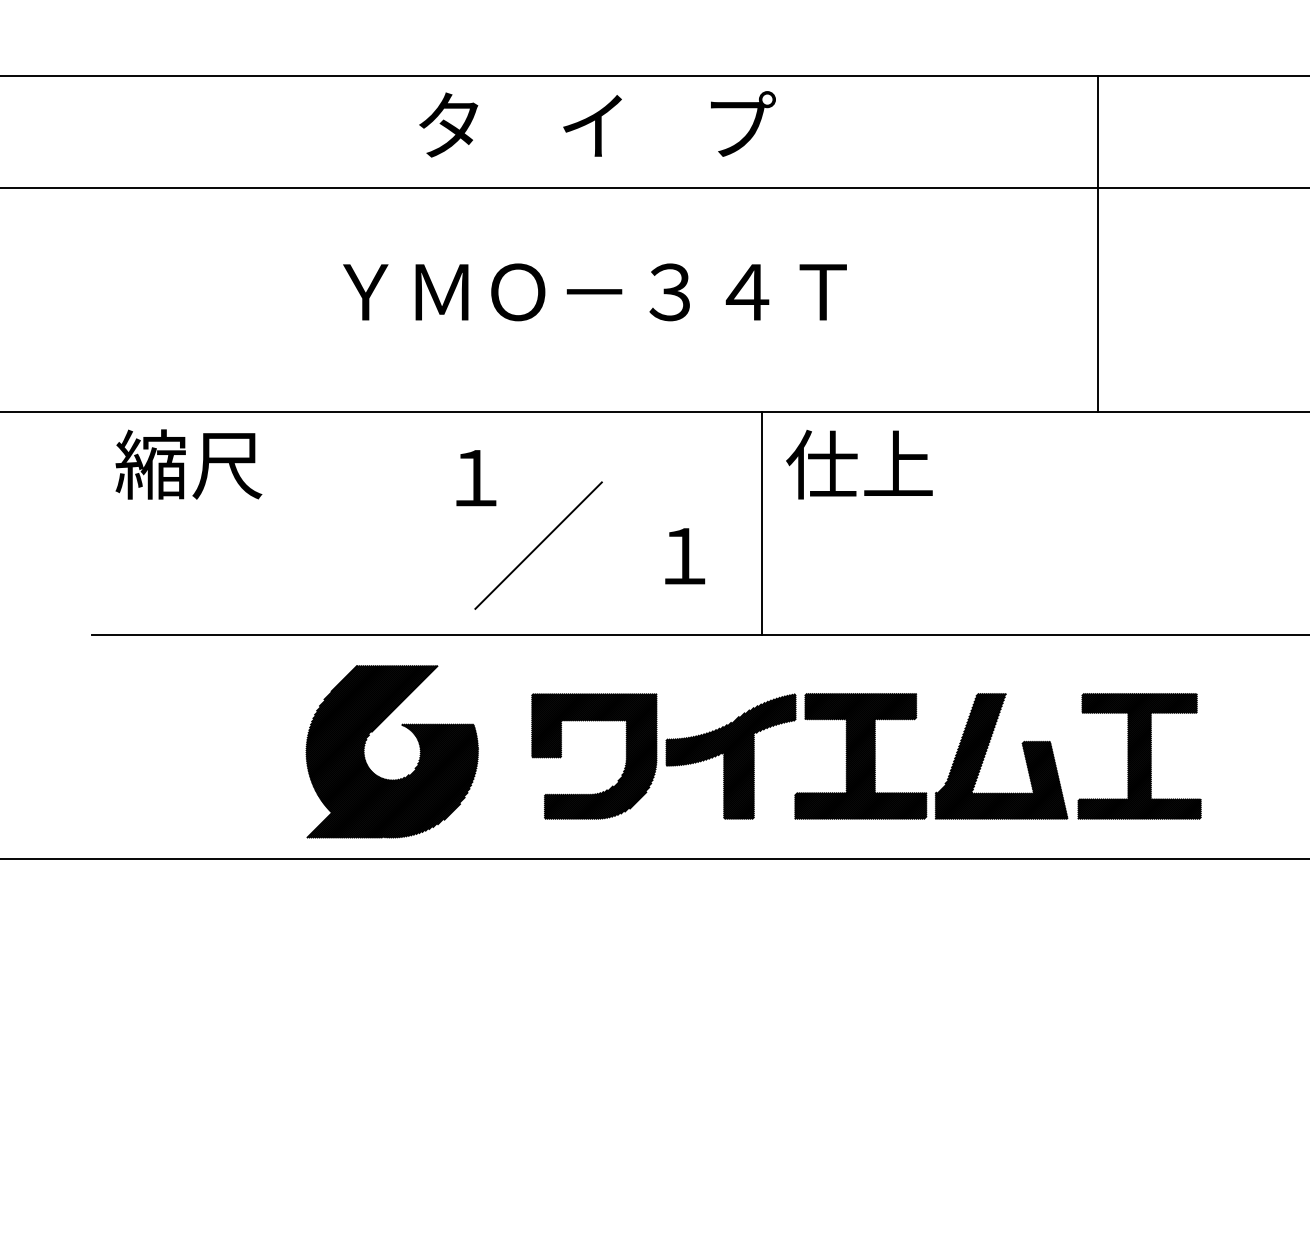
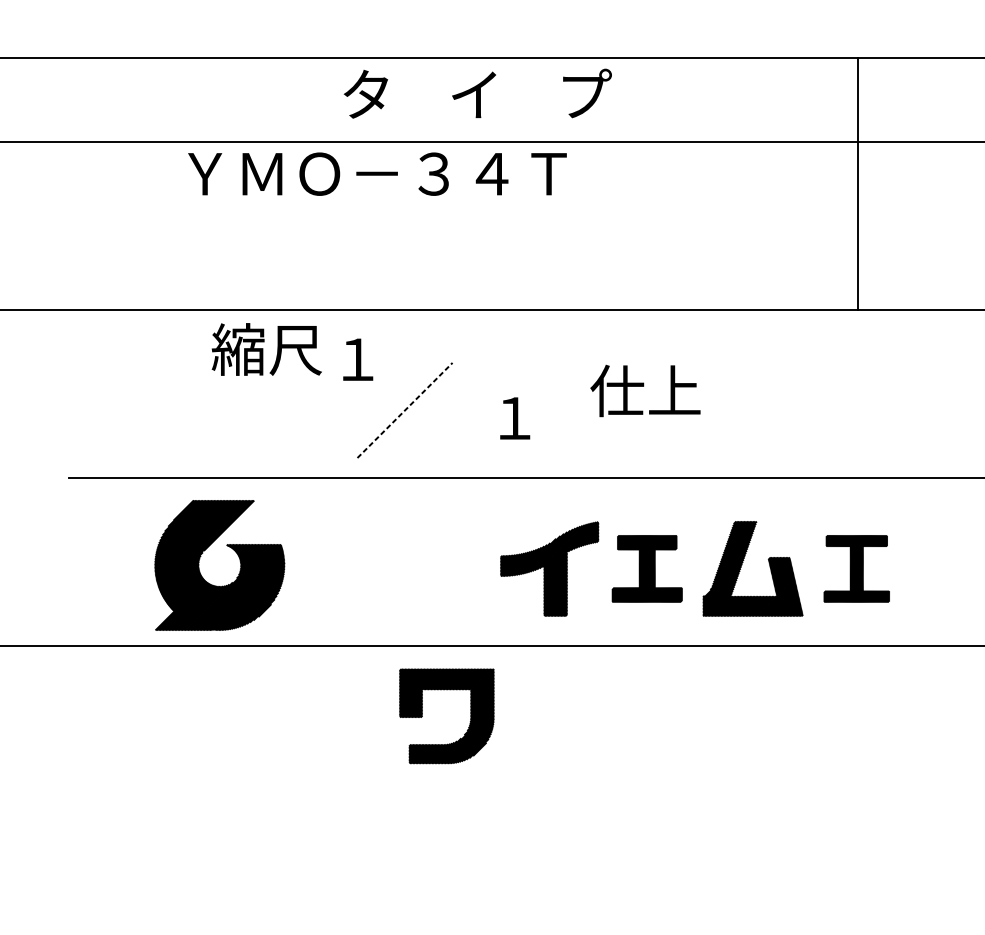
text: (597, 124) -> (477, 93), moved
line: (1097, 243) -> (858, 183), moved
text: (594, 292) -> (377, 174), moved
text: (188, 464) -> (266, 349), moved
text: (859, 464) -> (645, 390), moved
line: (762, 523) -> (573, 393), removed
line: (539, 545) -> (405, 410), solid -> dashed
part: (365, 745) -> (199, 560), moved
part: (860, 756) -> (646, 568), size x0.7
part: (1139, 756) -> (856, 568), size x0.7
part: (625, 758) -> (470, 717), moved

